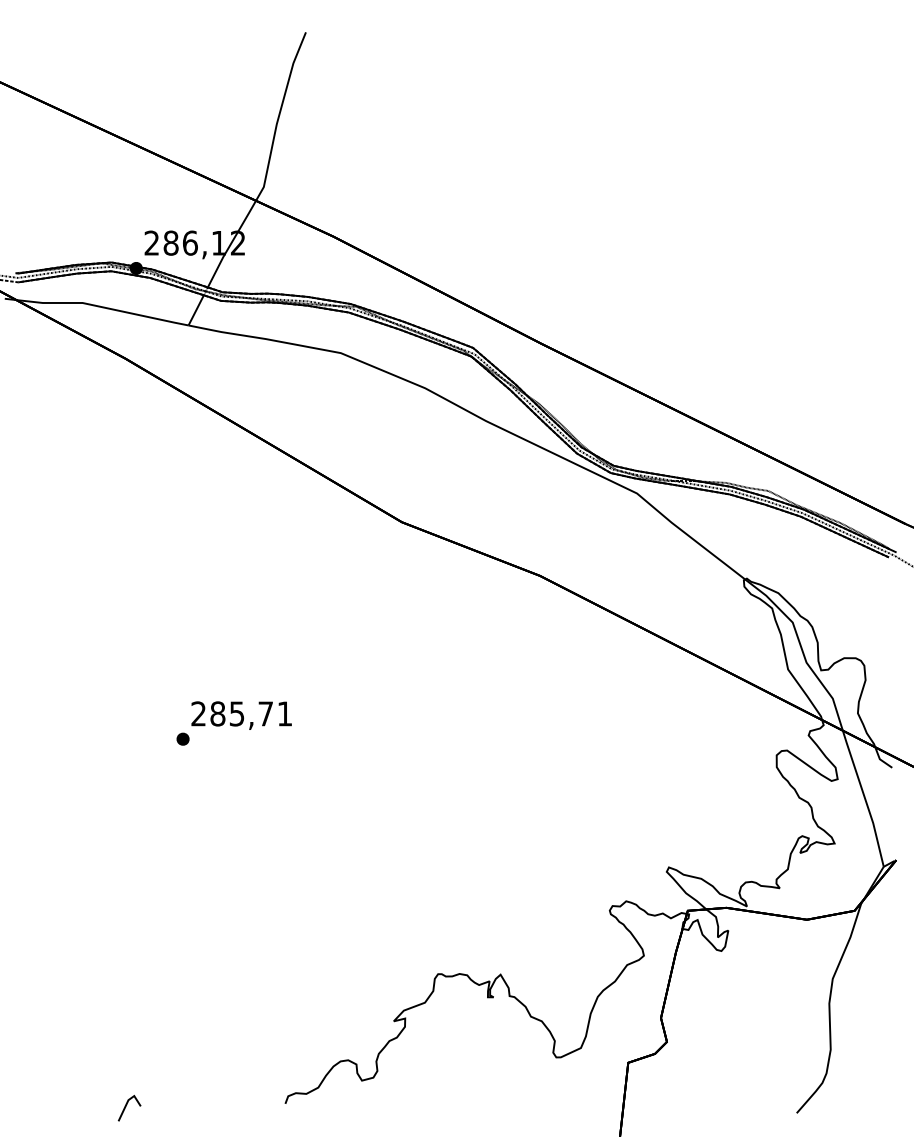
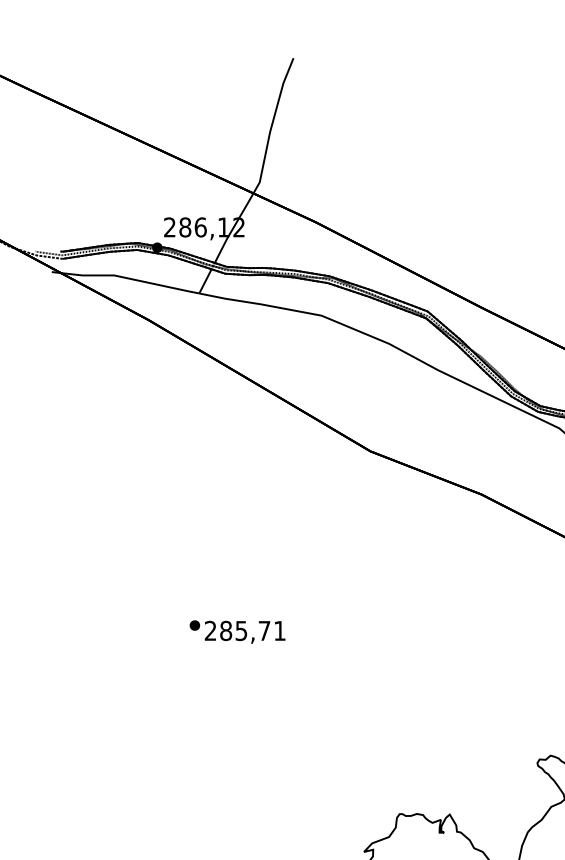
text: (241, 715) -> (245, 632), moved

